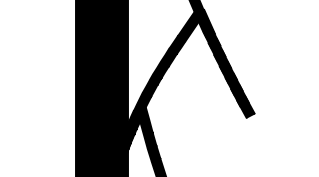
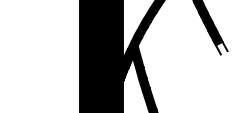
fill: (246, 107) -> (220, 46), removed

